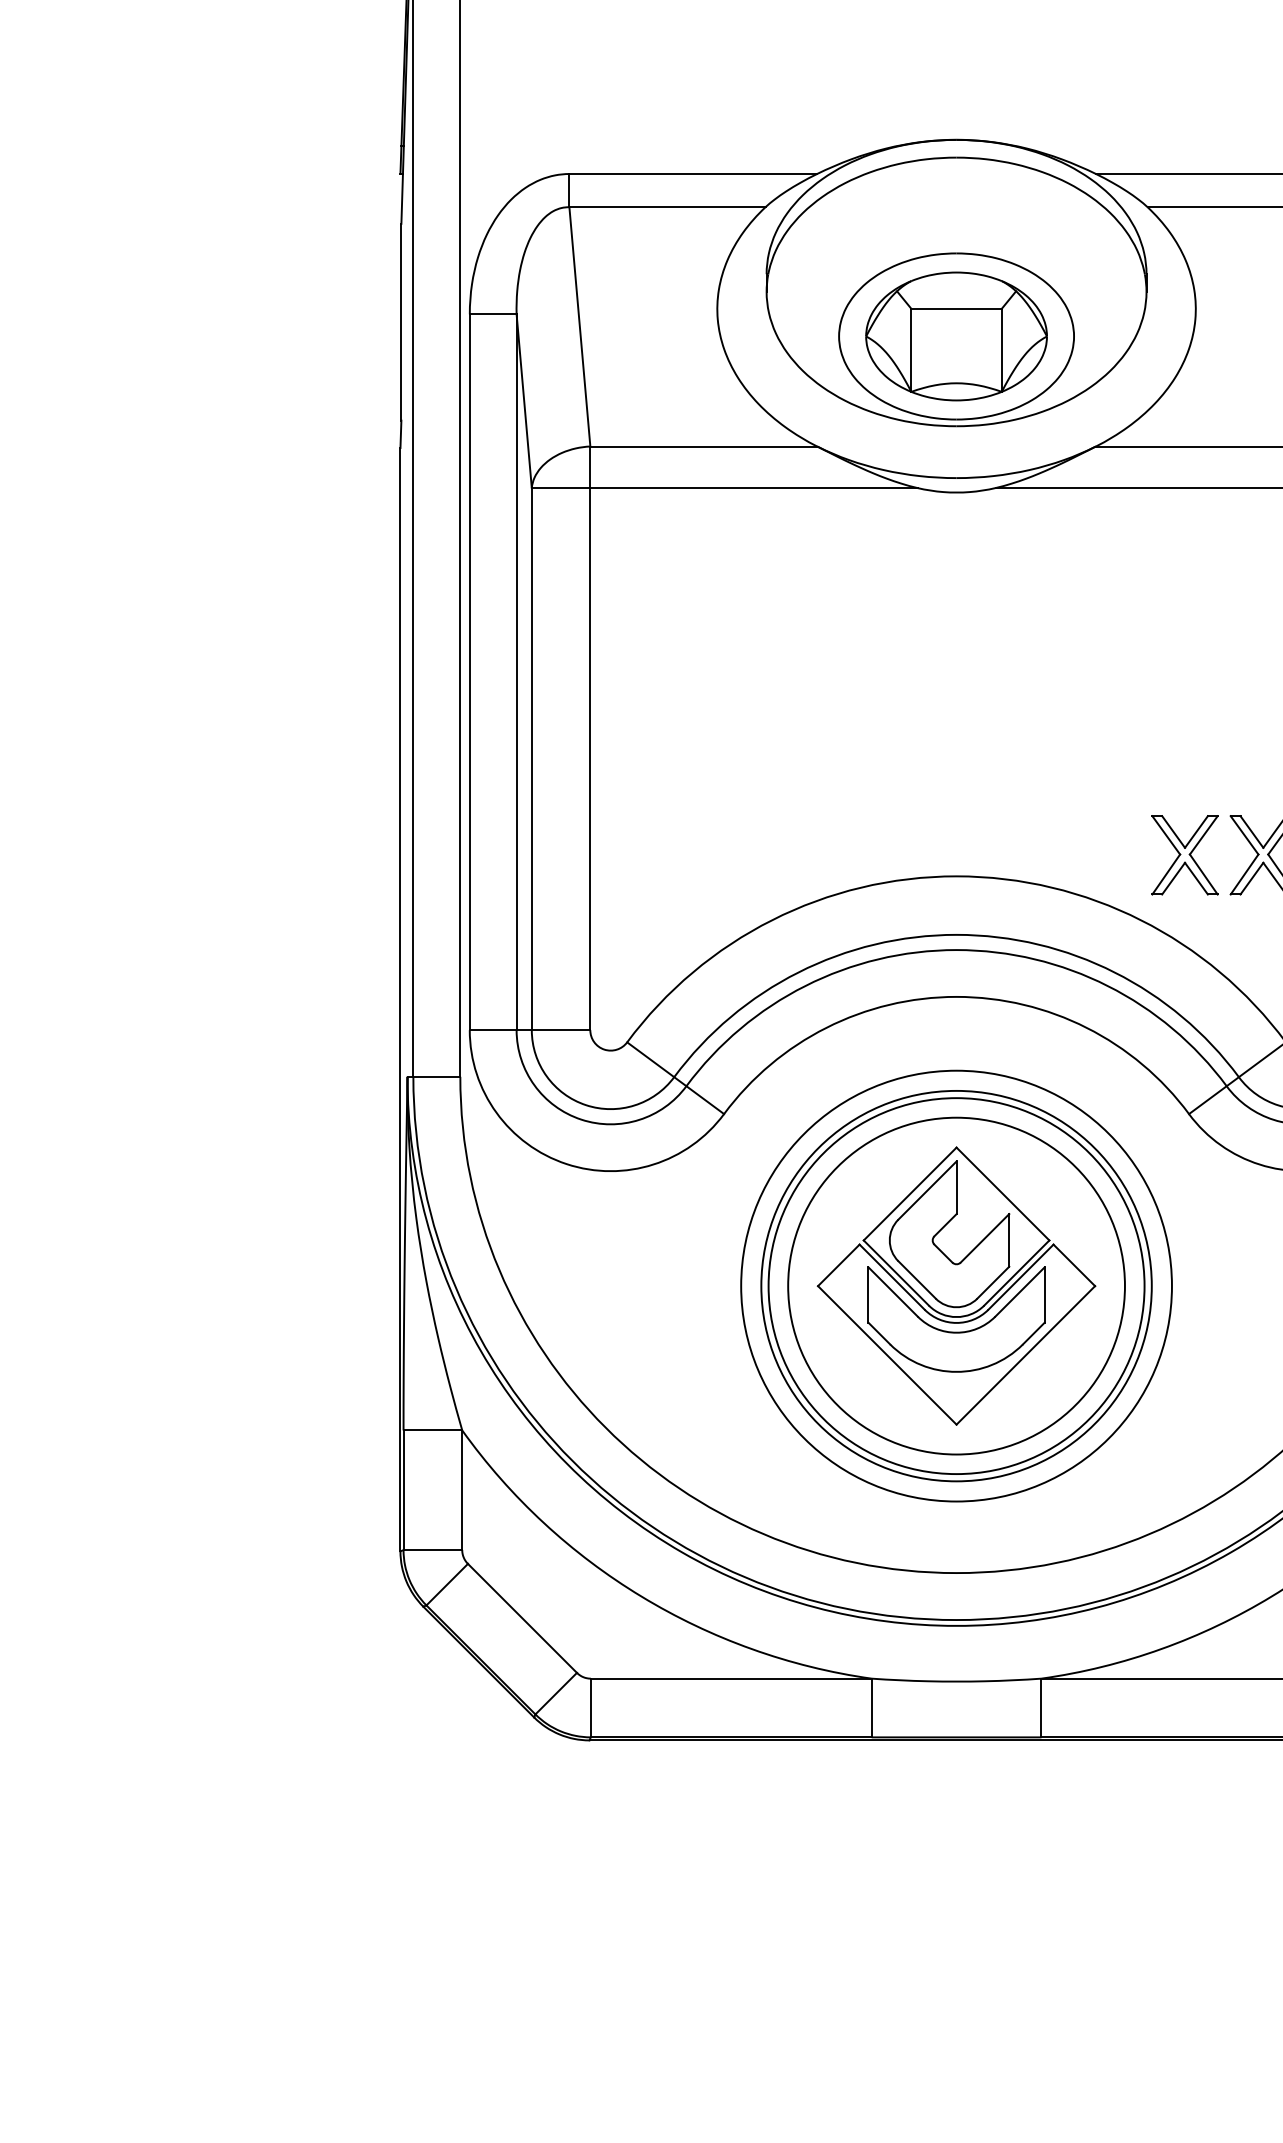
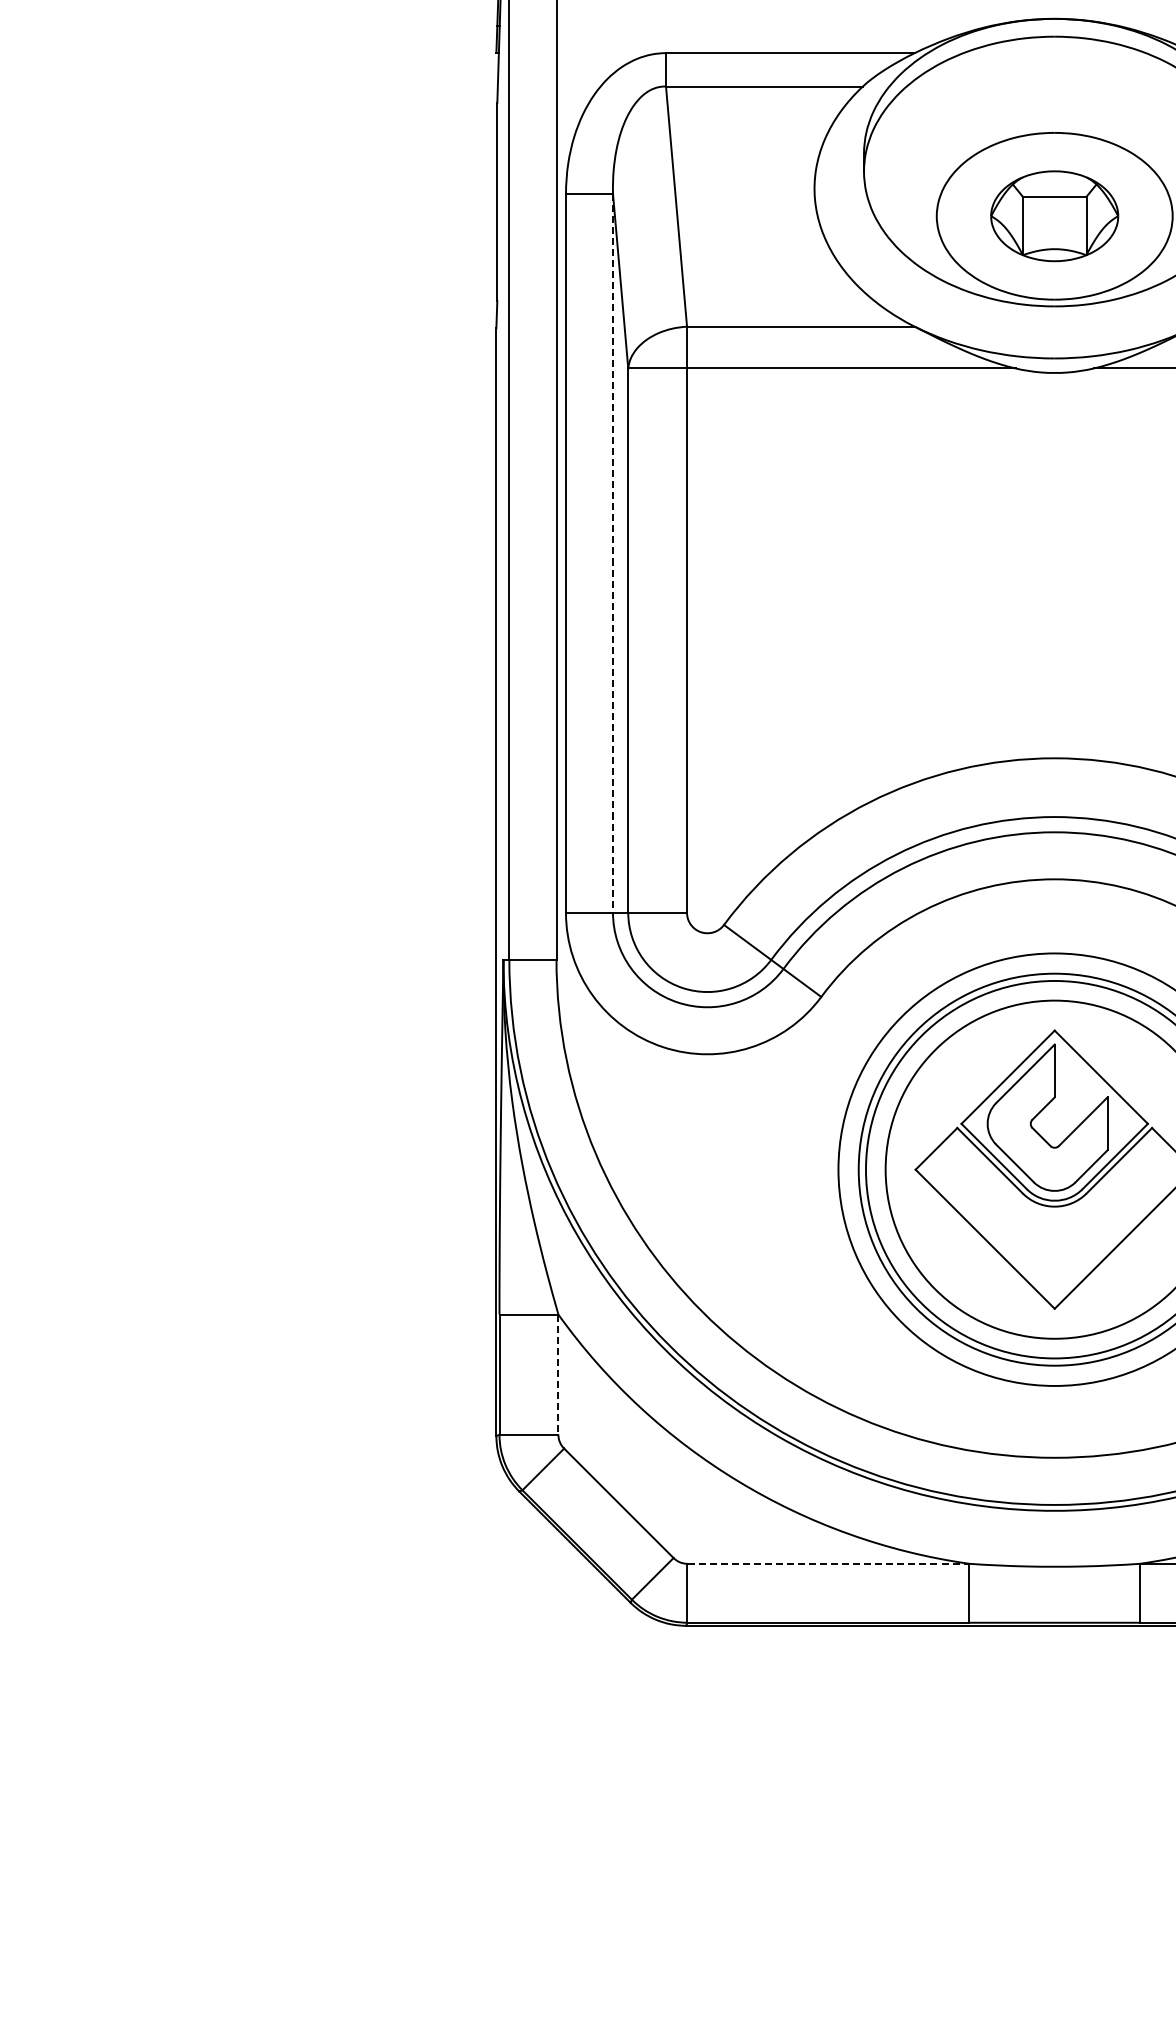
part: (956, 336) -> (1054, 216), size x0.7
line: (516, 672) -> (612, 553), solid -> dashed
part: (956, 1331) -> (1054, 1215), removed
line: (462, 1490) -> (558, 1374), solid -> dashed
line: (731, 1678) -> (828, 1563), solid -> dashed

